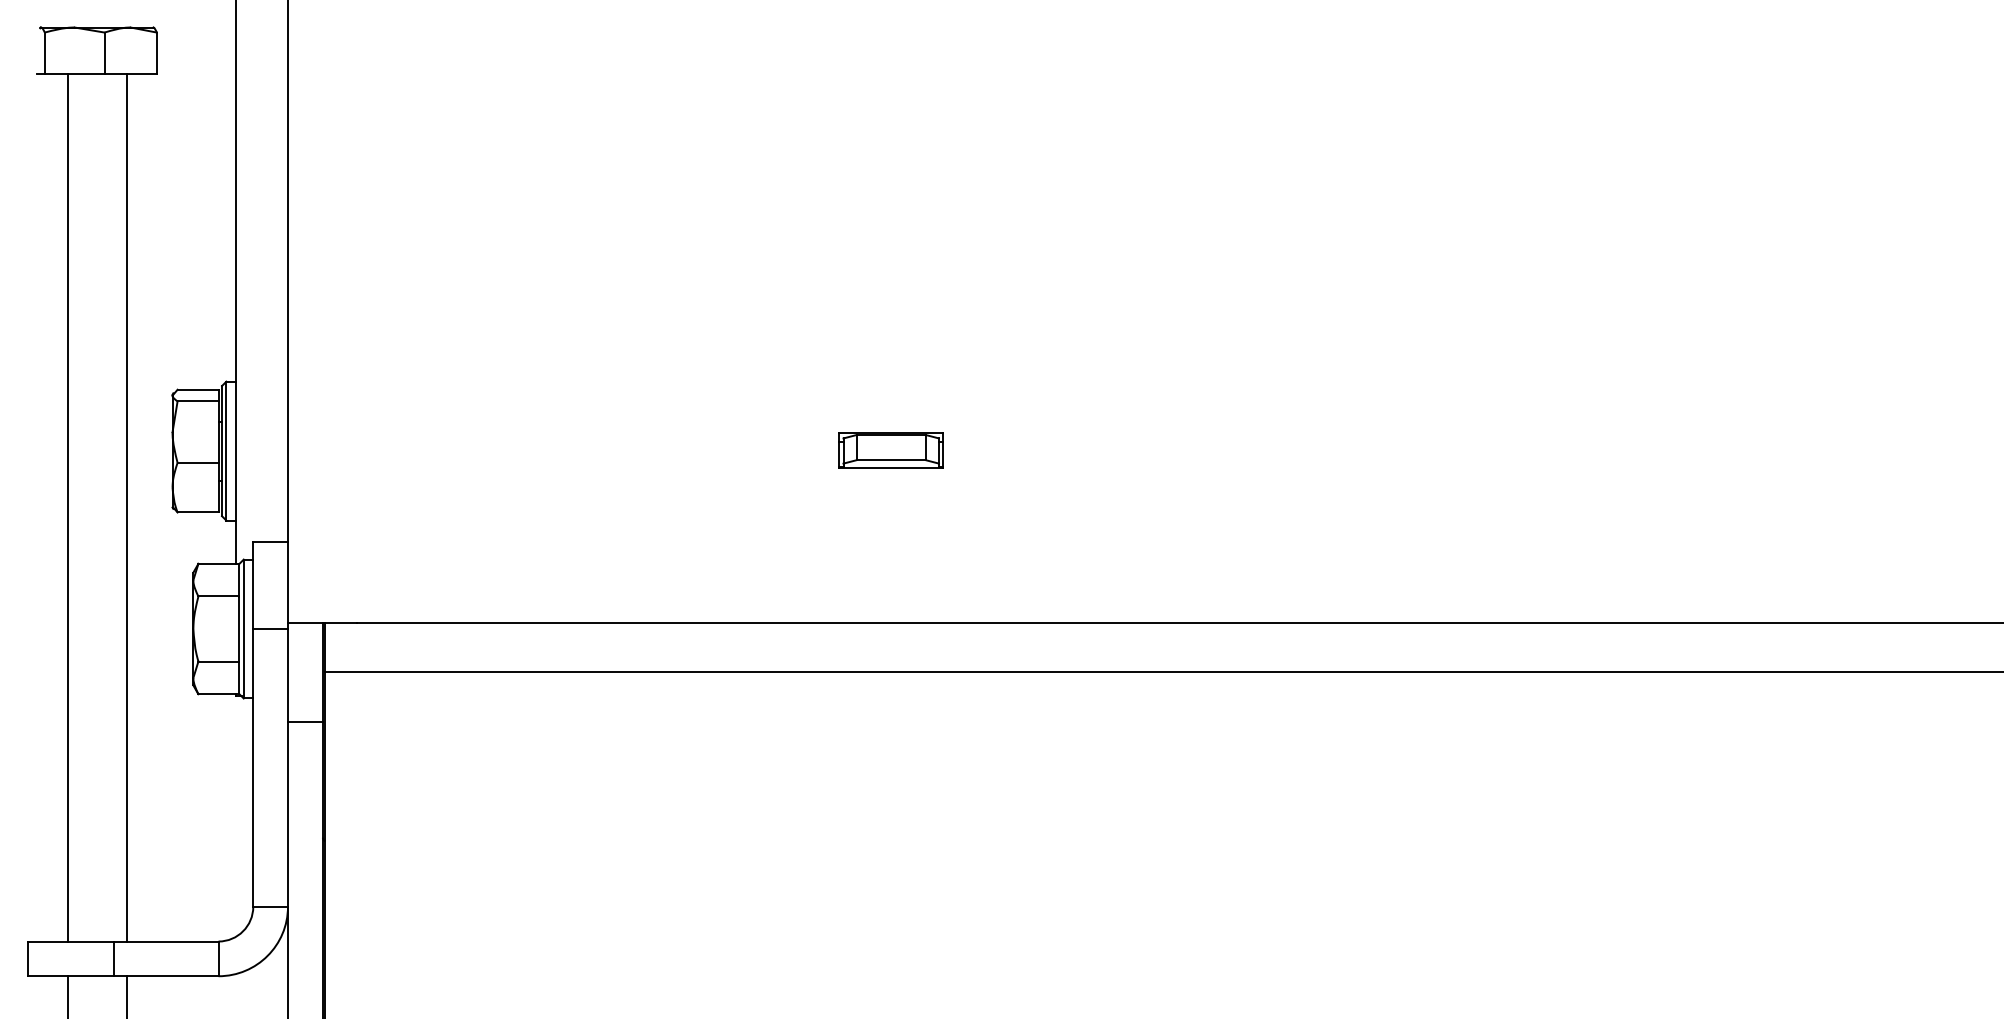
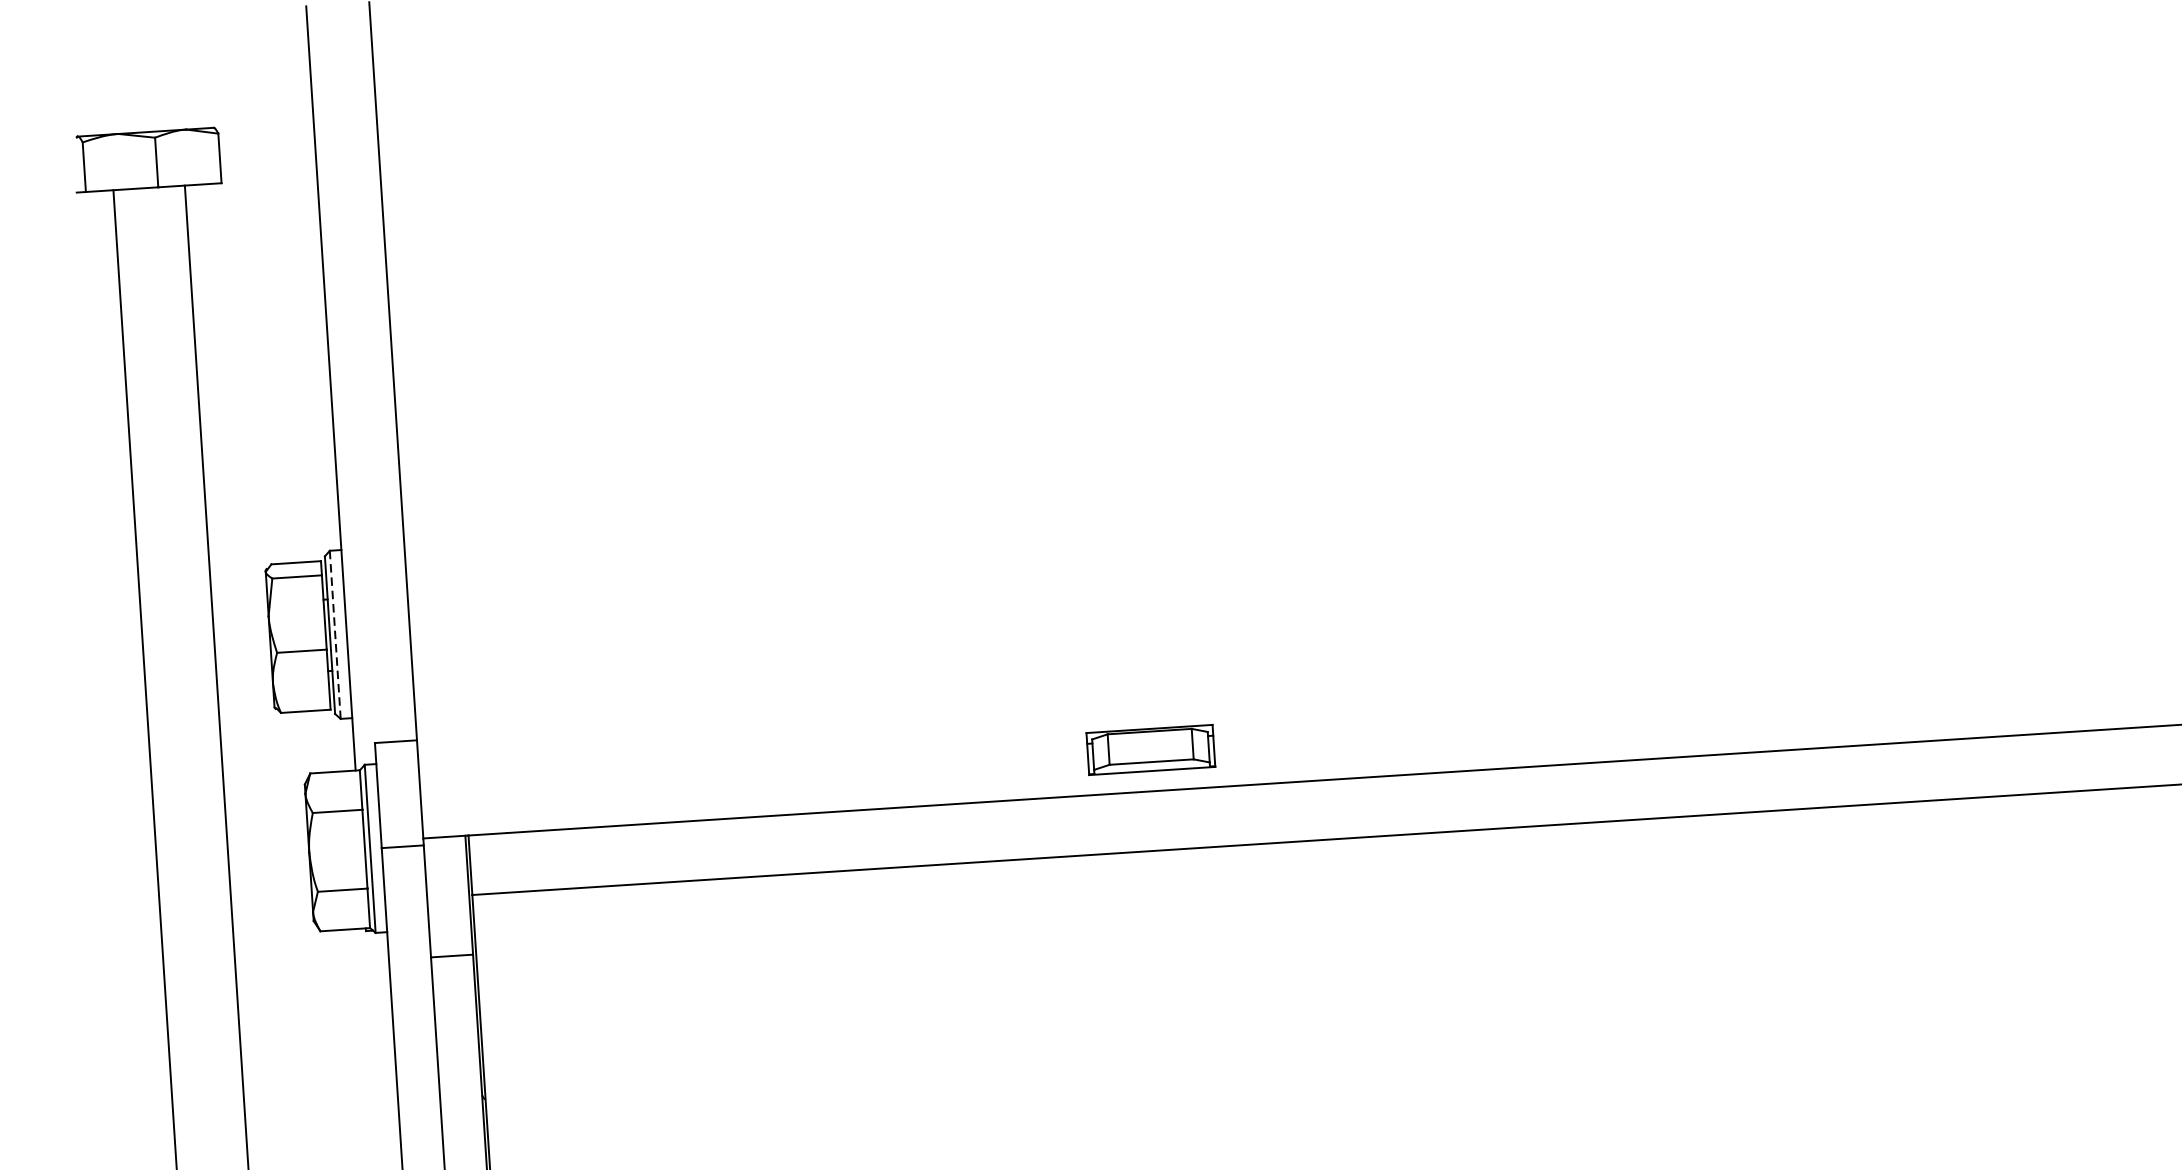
part: (890, 450) -> (1150, 750), moved
line: (226, 451) -> (335, 635), solid -> dashed

